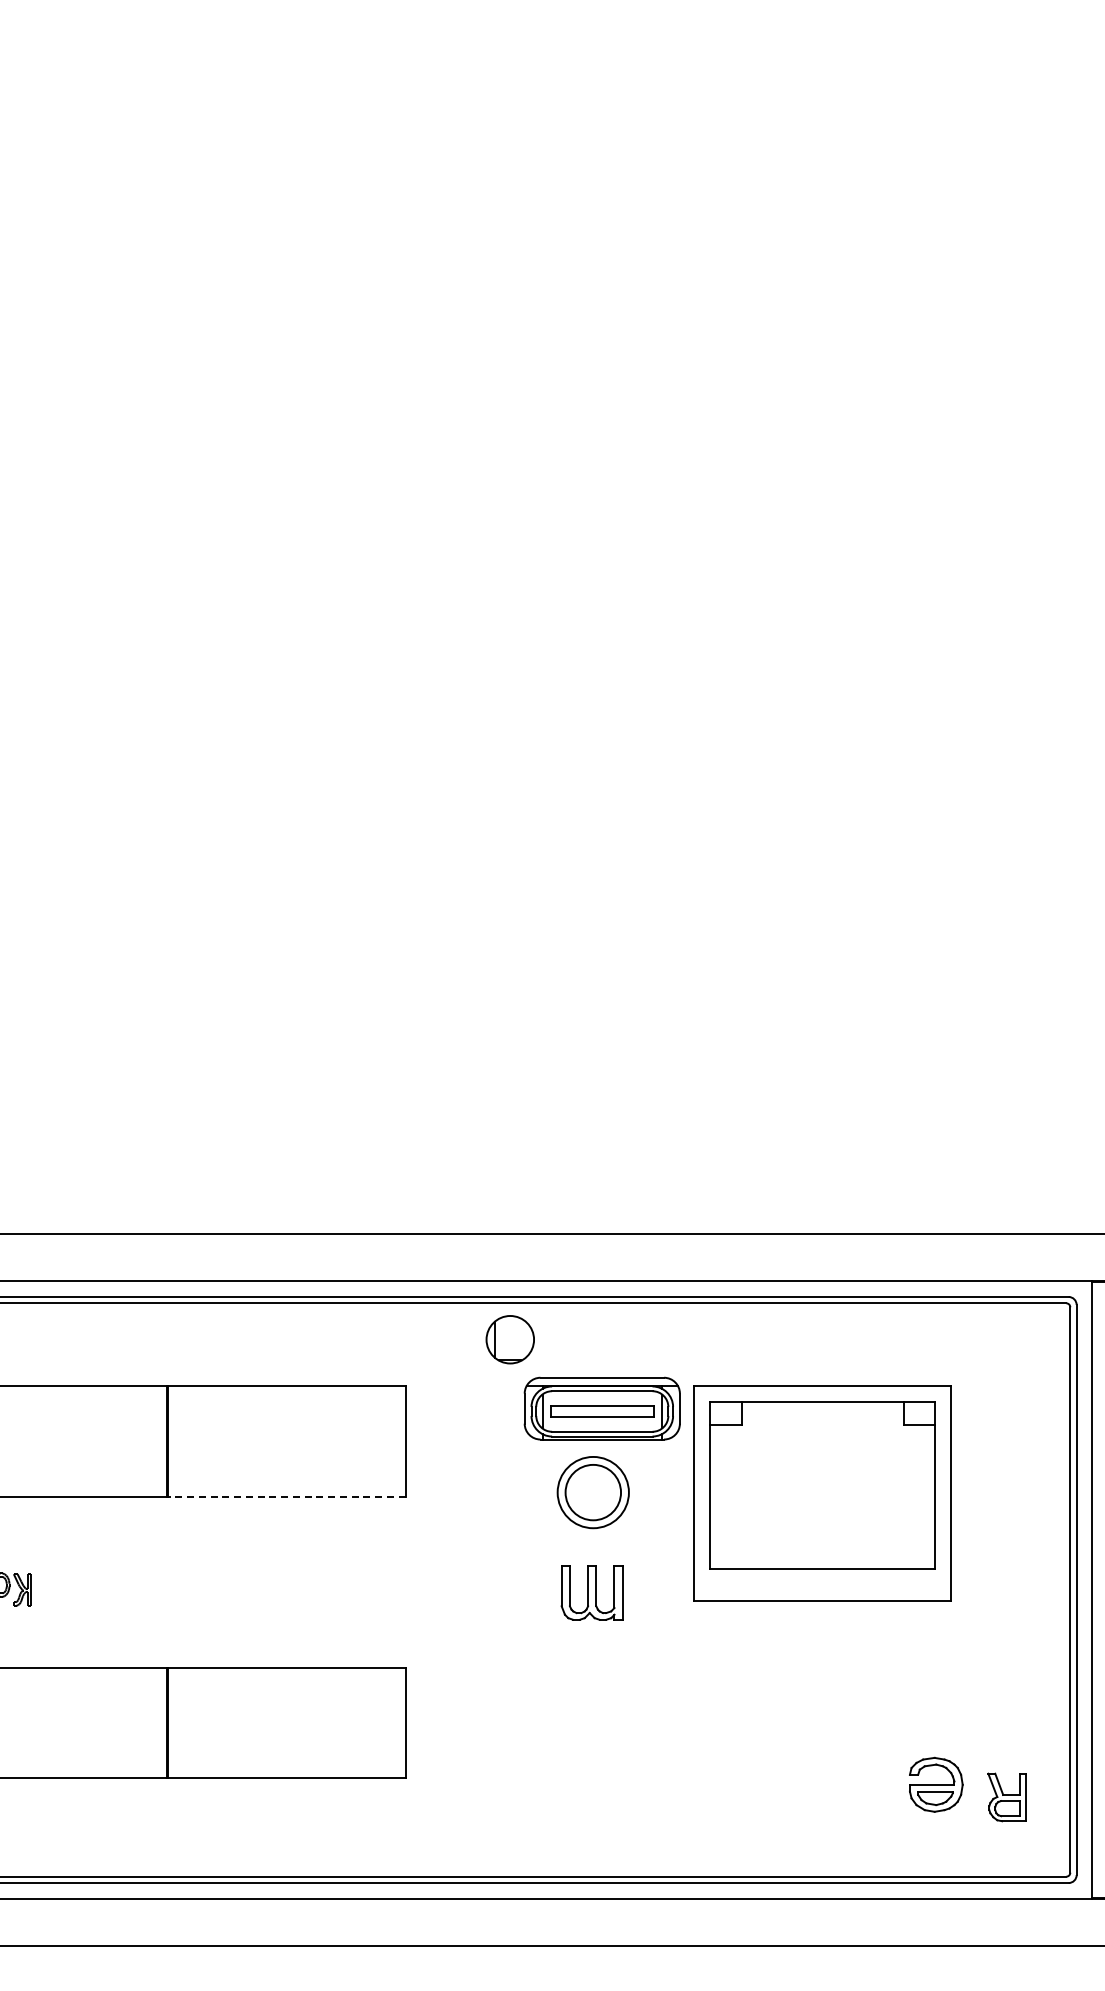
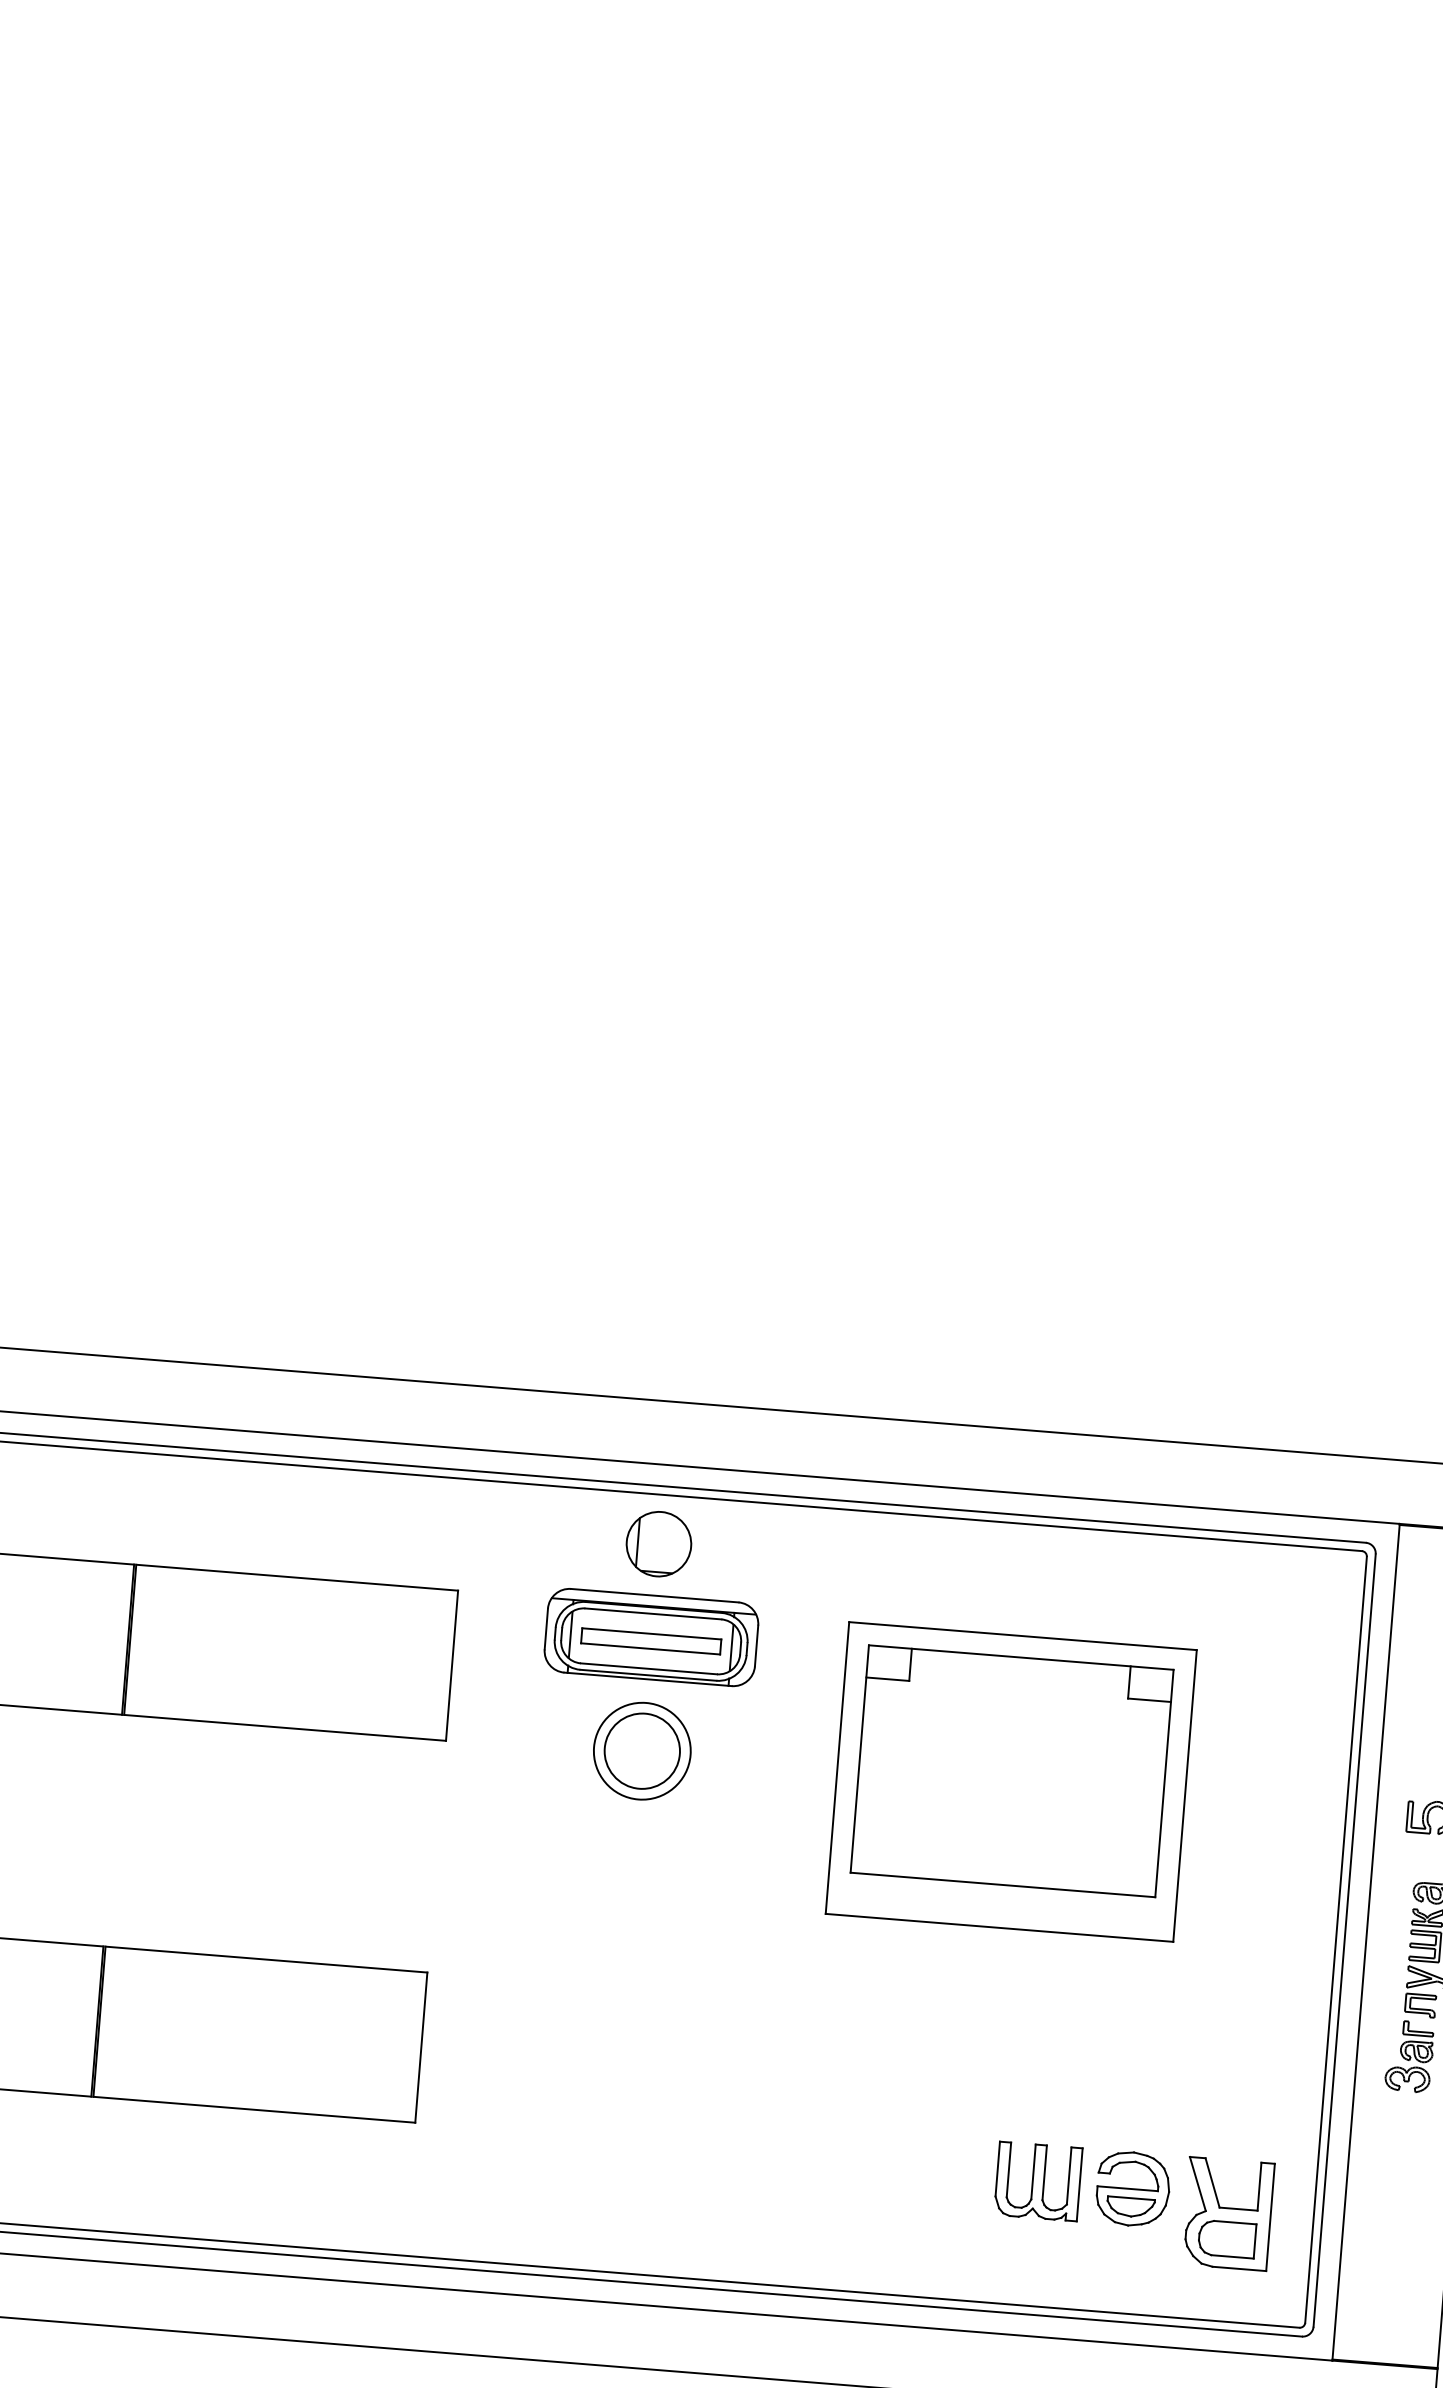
part: (509, 1339) -> (657, 1543), moved
part: (601, 1408) -> (650, 1637), moved
part: (592, 1492) -> (641, 1751), moved
line: (286, 1496) -> (284, 1727), dashed -> solid
part: (591, 1592) -> (1037, 2180), moved
part: (1006, 1797) -> (1227, 2213), size x1.67

